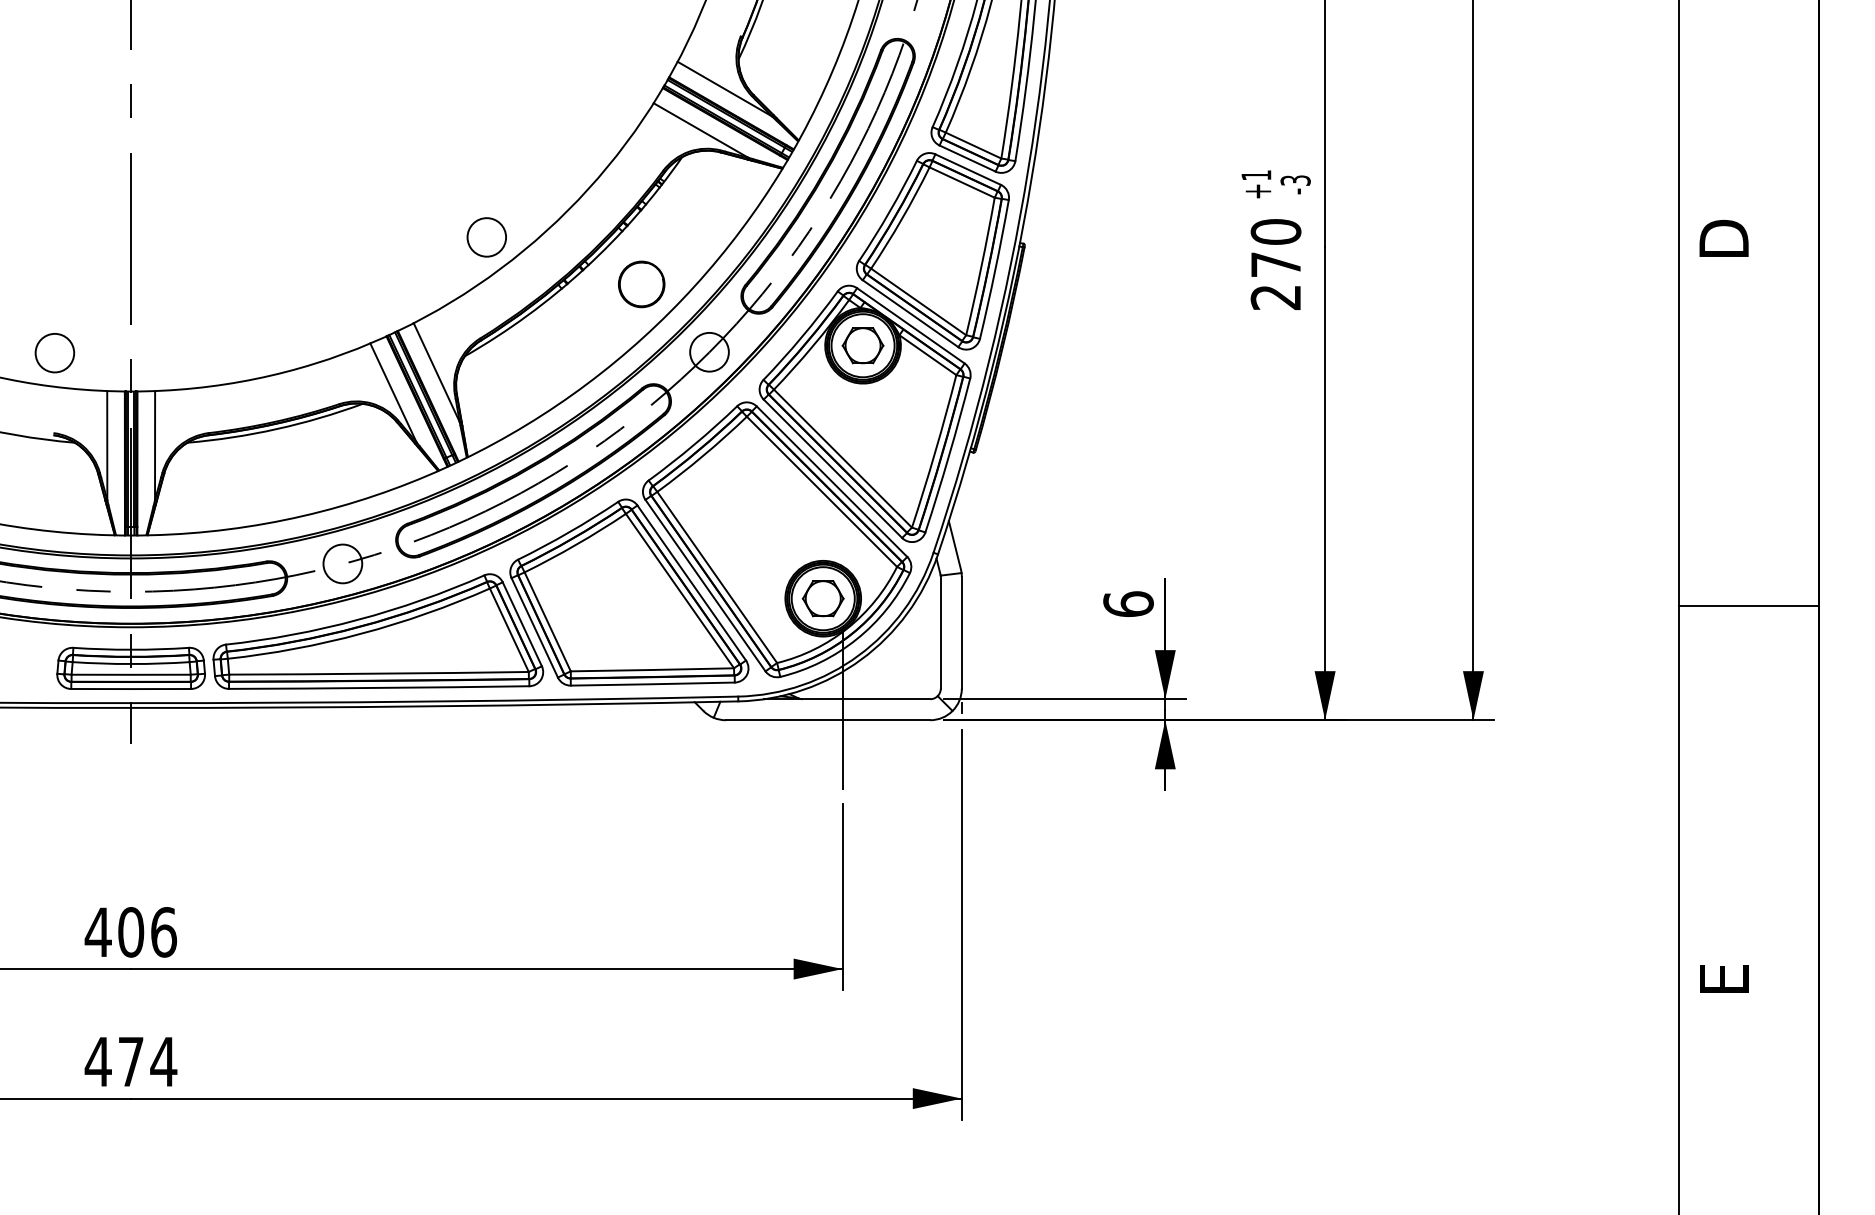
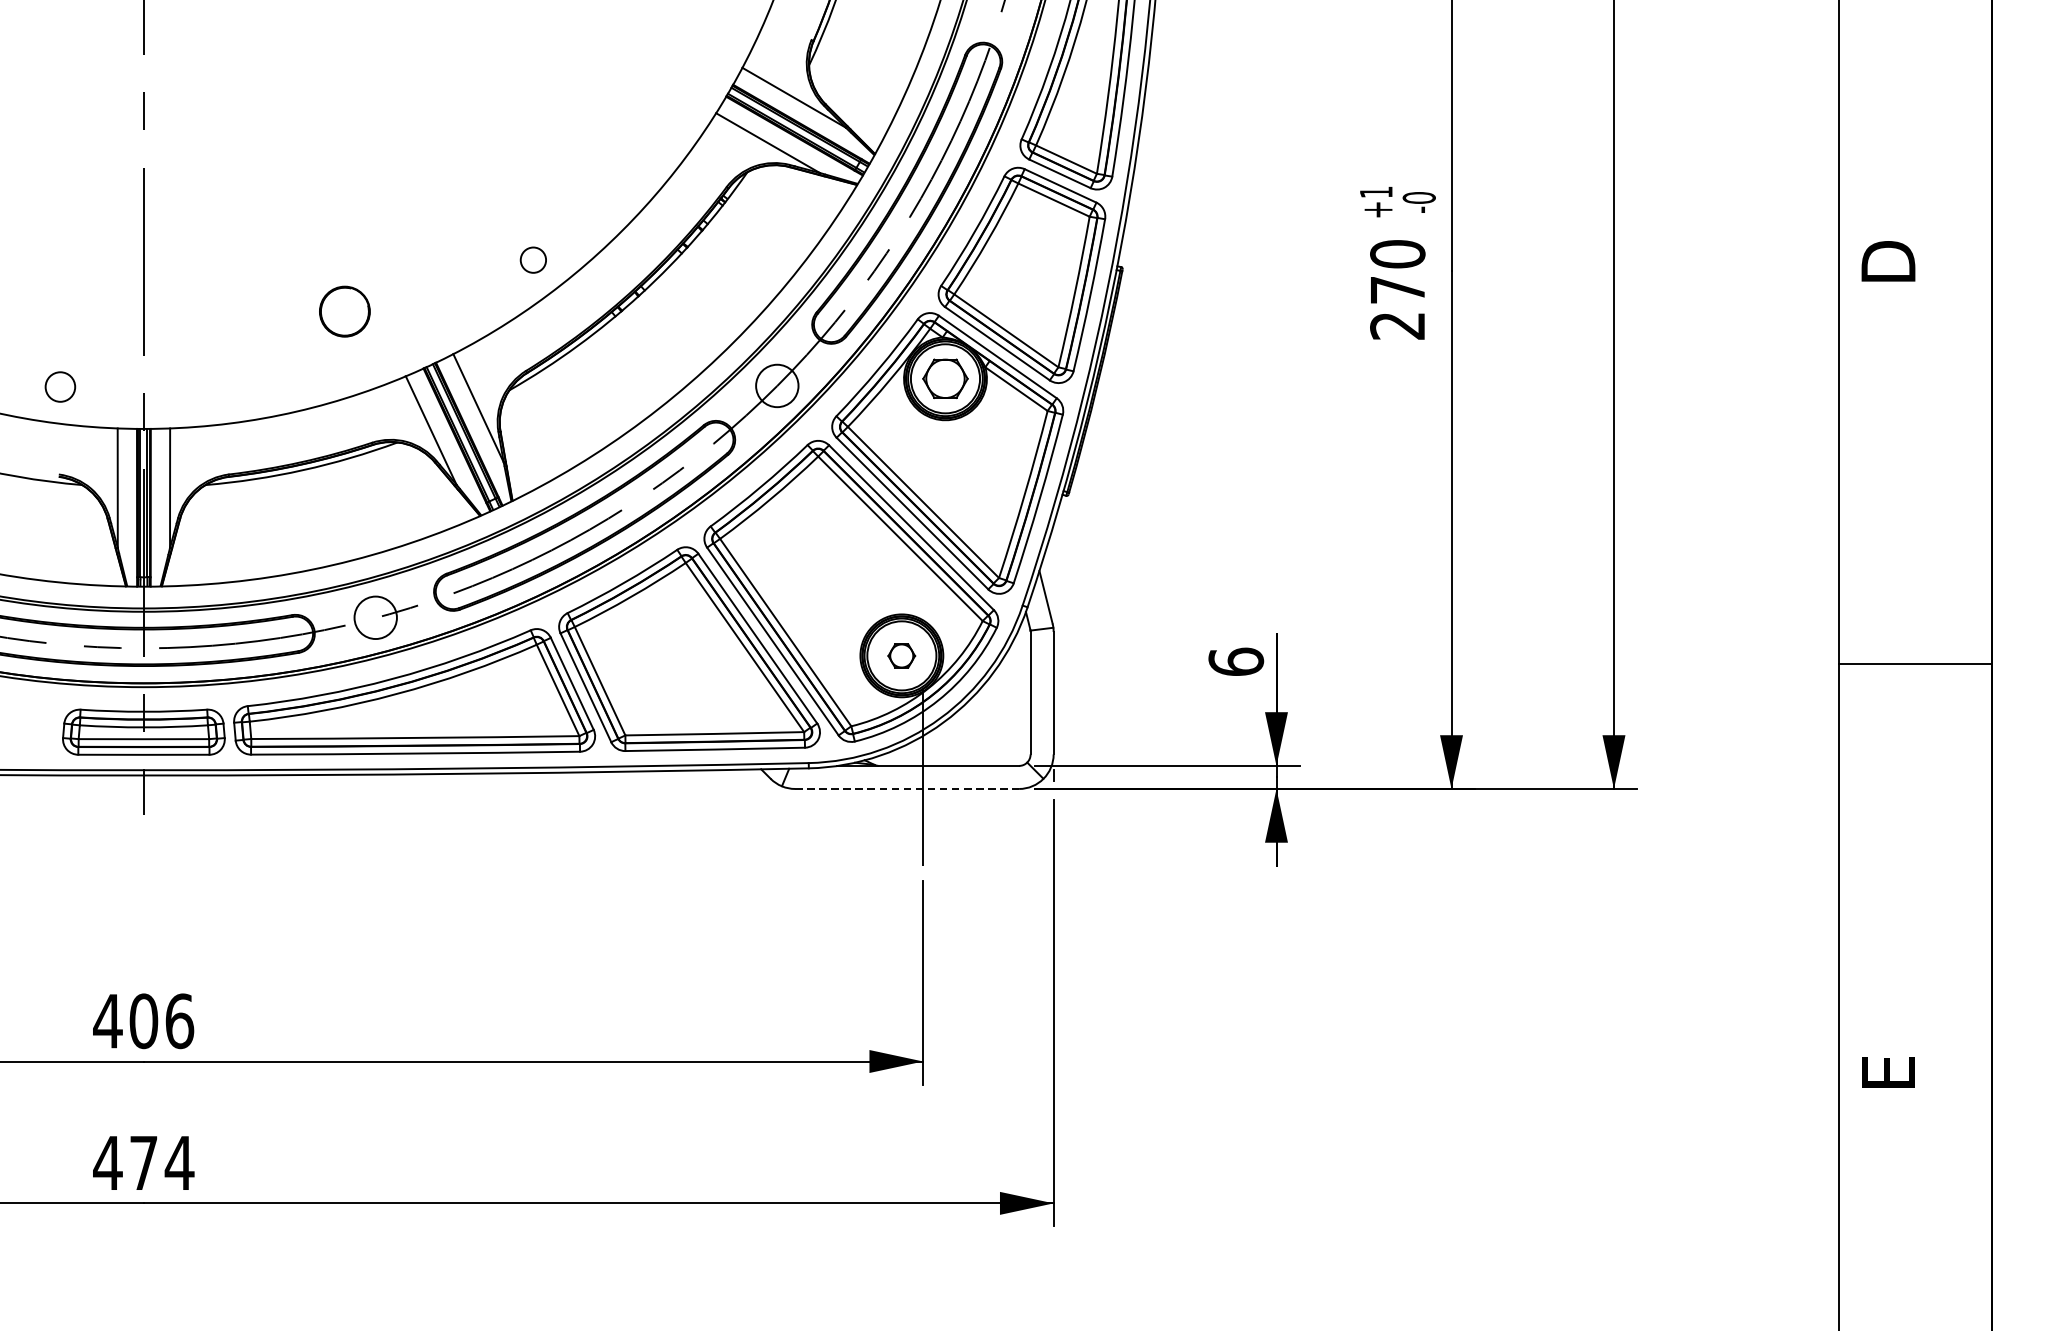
text: (1295, 180) -> (1419, 197), -3 -> -0
circle: (486, 237) -> (533, 260), size x0.6
part: (641, 284) -> (344, 311), moved
circle: (54, 353) -> (59, 387), size x0.7
part: (822, 598) -> (901, 655), size x0.6
line: (828, 720) -> (907, 789), solid -> dashed

